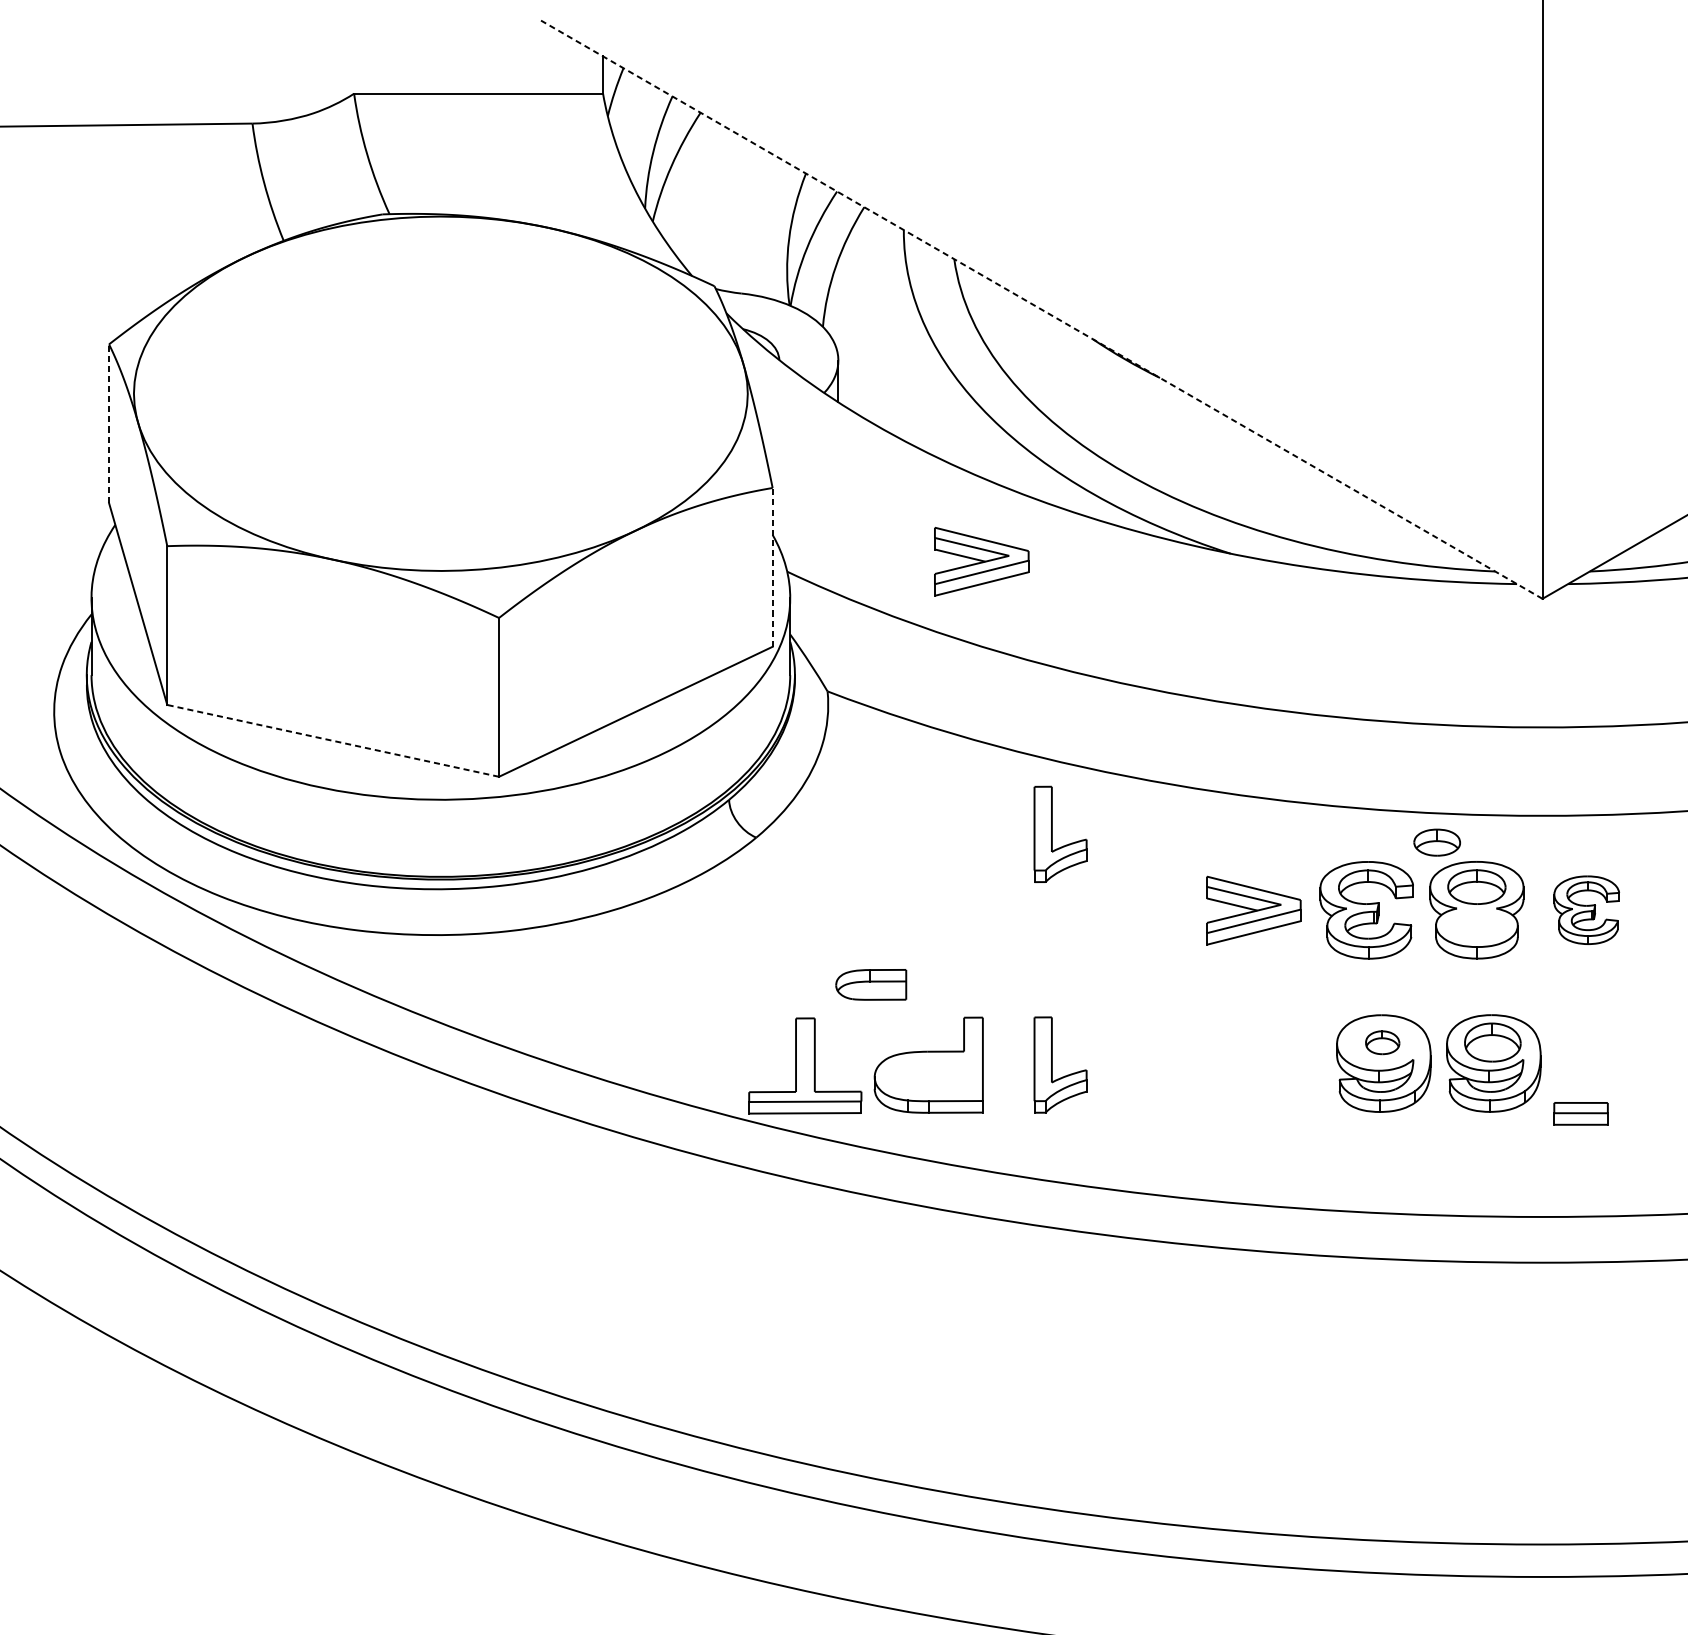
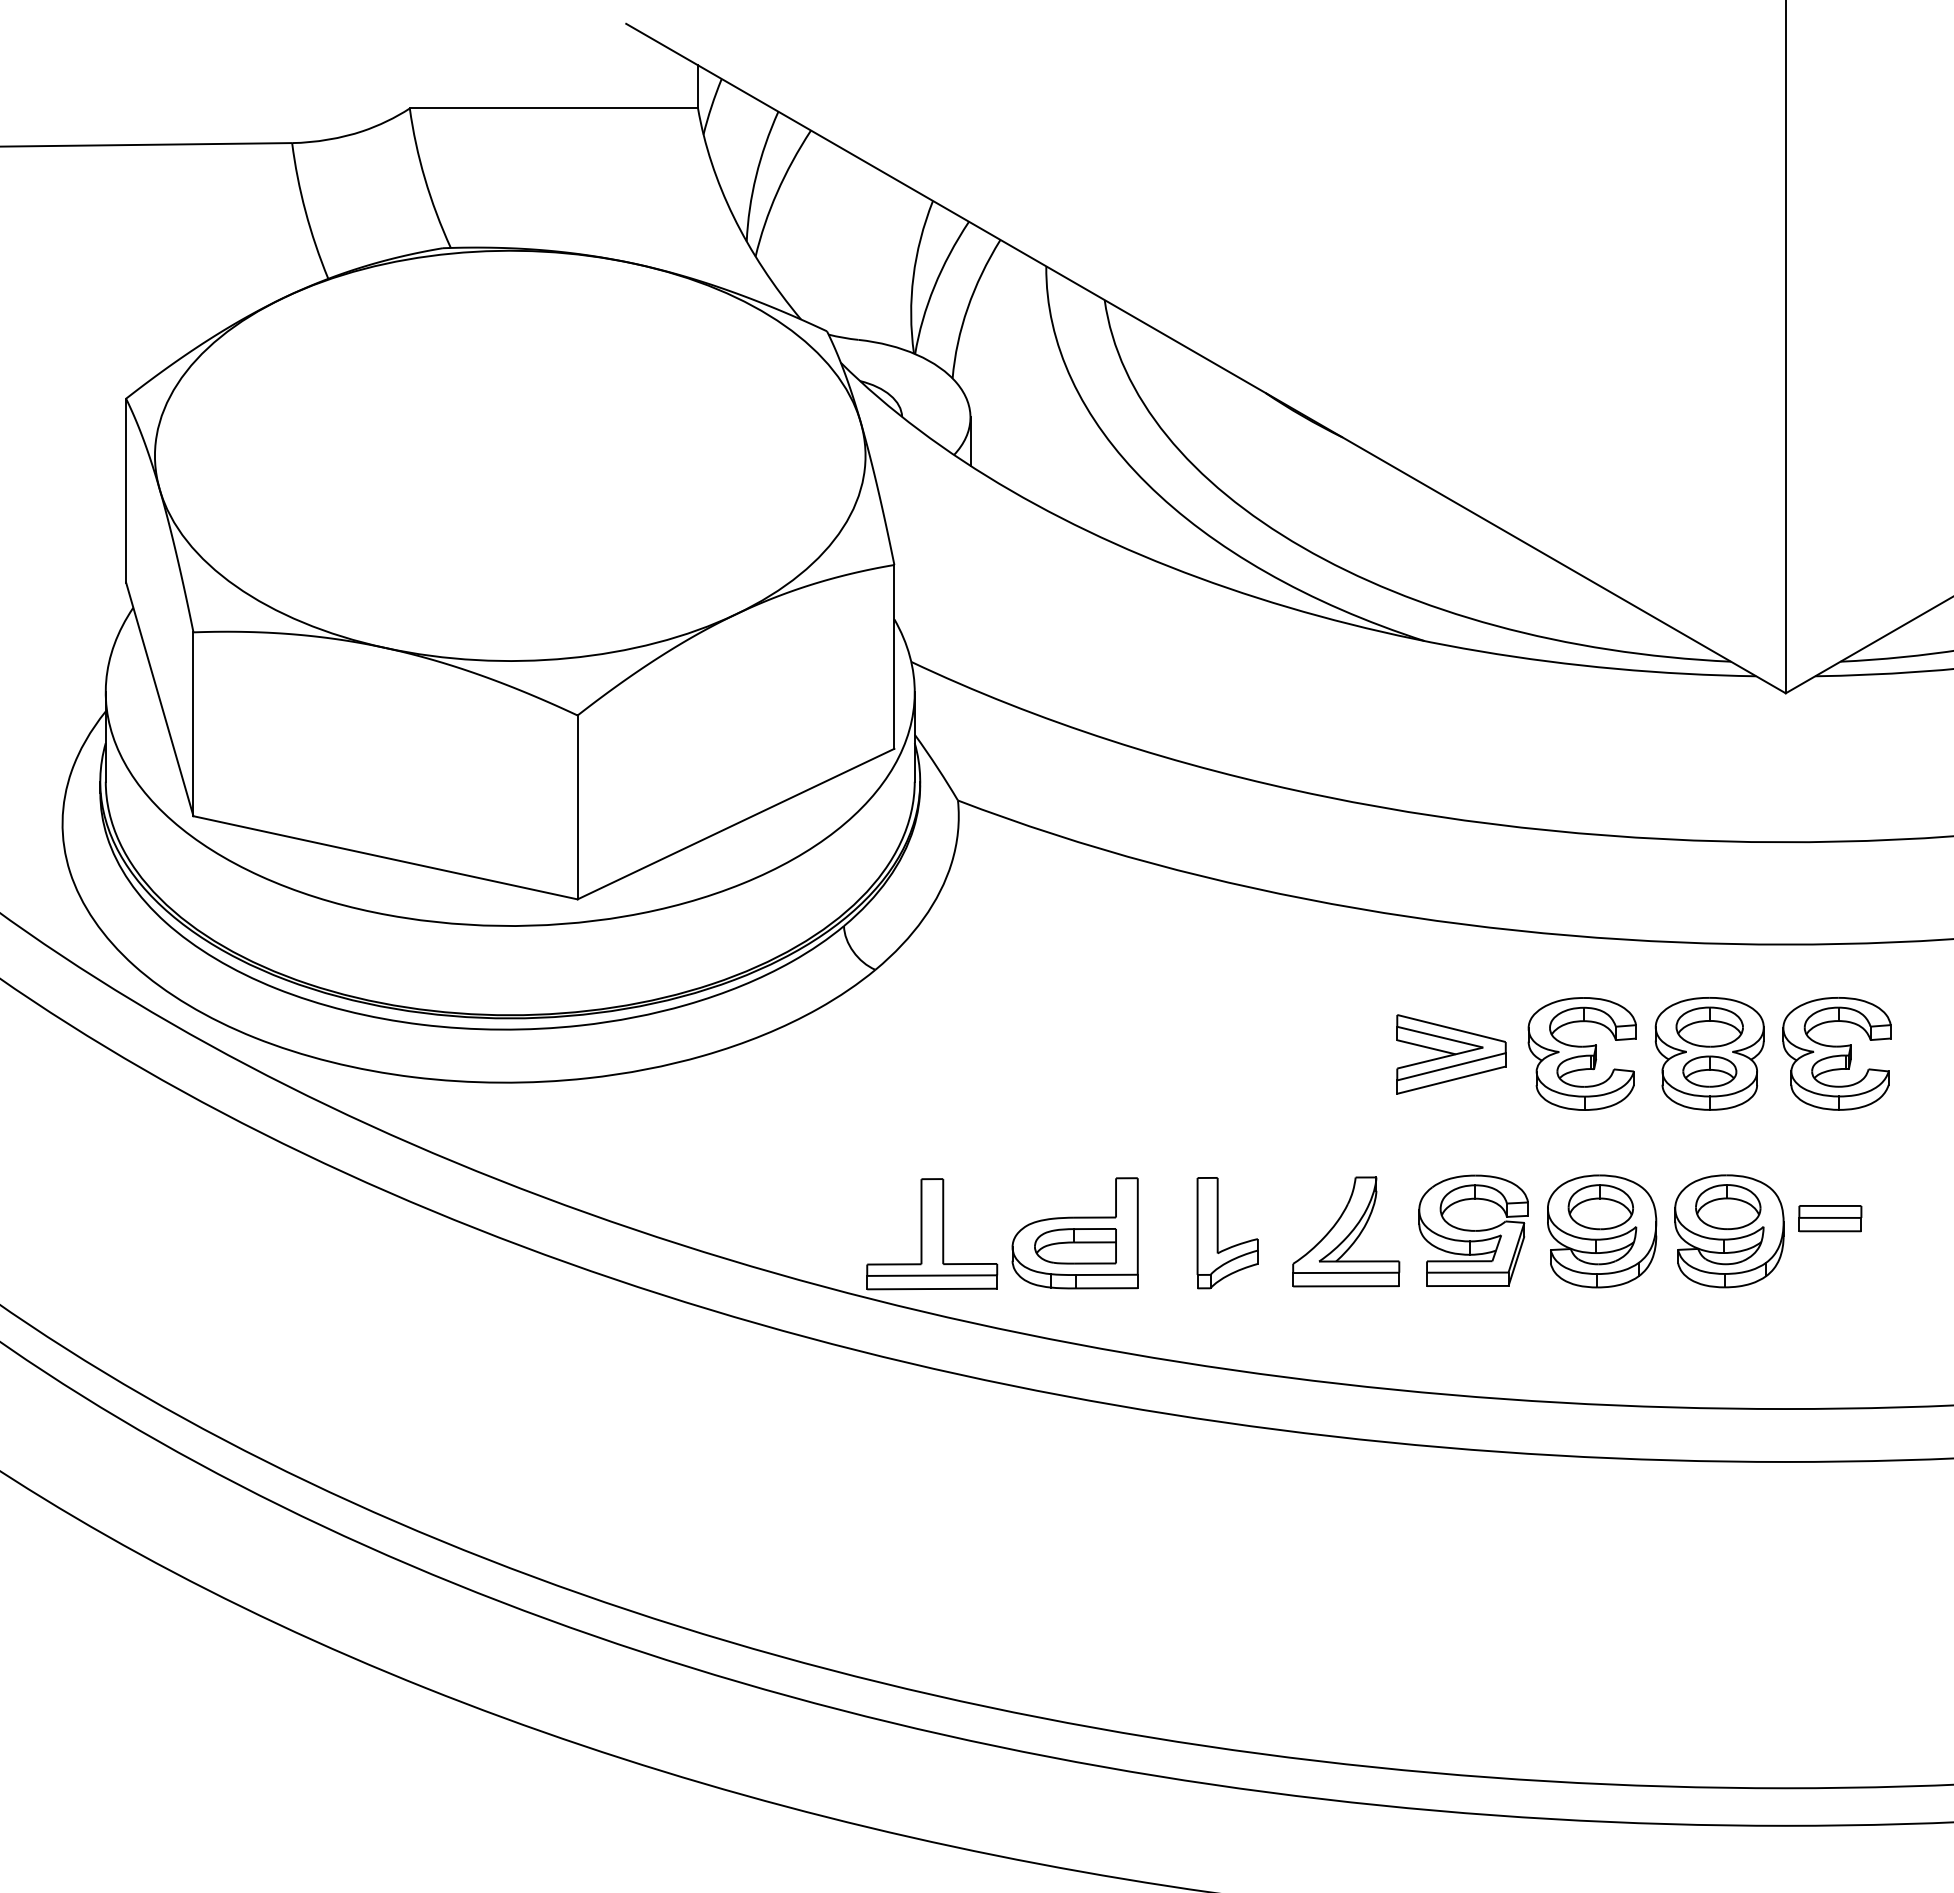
line: (1041, 309) -> (1205, 358), dashed -> solid
line: (109, 423) -> (126, 490), dashed -> solid
part: (981, 561) -> (1136, 650), removed
line: (772, 567) -> (894, 656), dashed -> solid
line: (333, 740) -> (385, 857), dashed -> solid
part: (1052, 834) -> (1218, 966), removed
part: (1436, 842) -> (1709, 1071), moved
part: (1586, 909) -> (1836, 1053), size x1.43
part: (871, 985) -> (1075, 1246), moved
part: (1382, 1042) -> (1600, 1207), size x1.67
part: (1272, 1062) -> (1473, 1230), added
part: (1163, 1063) -> (1346, 1231), added
part: (1581, 1113) -> (1830, 1218), moved

